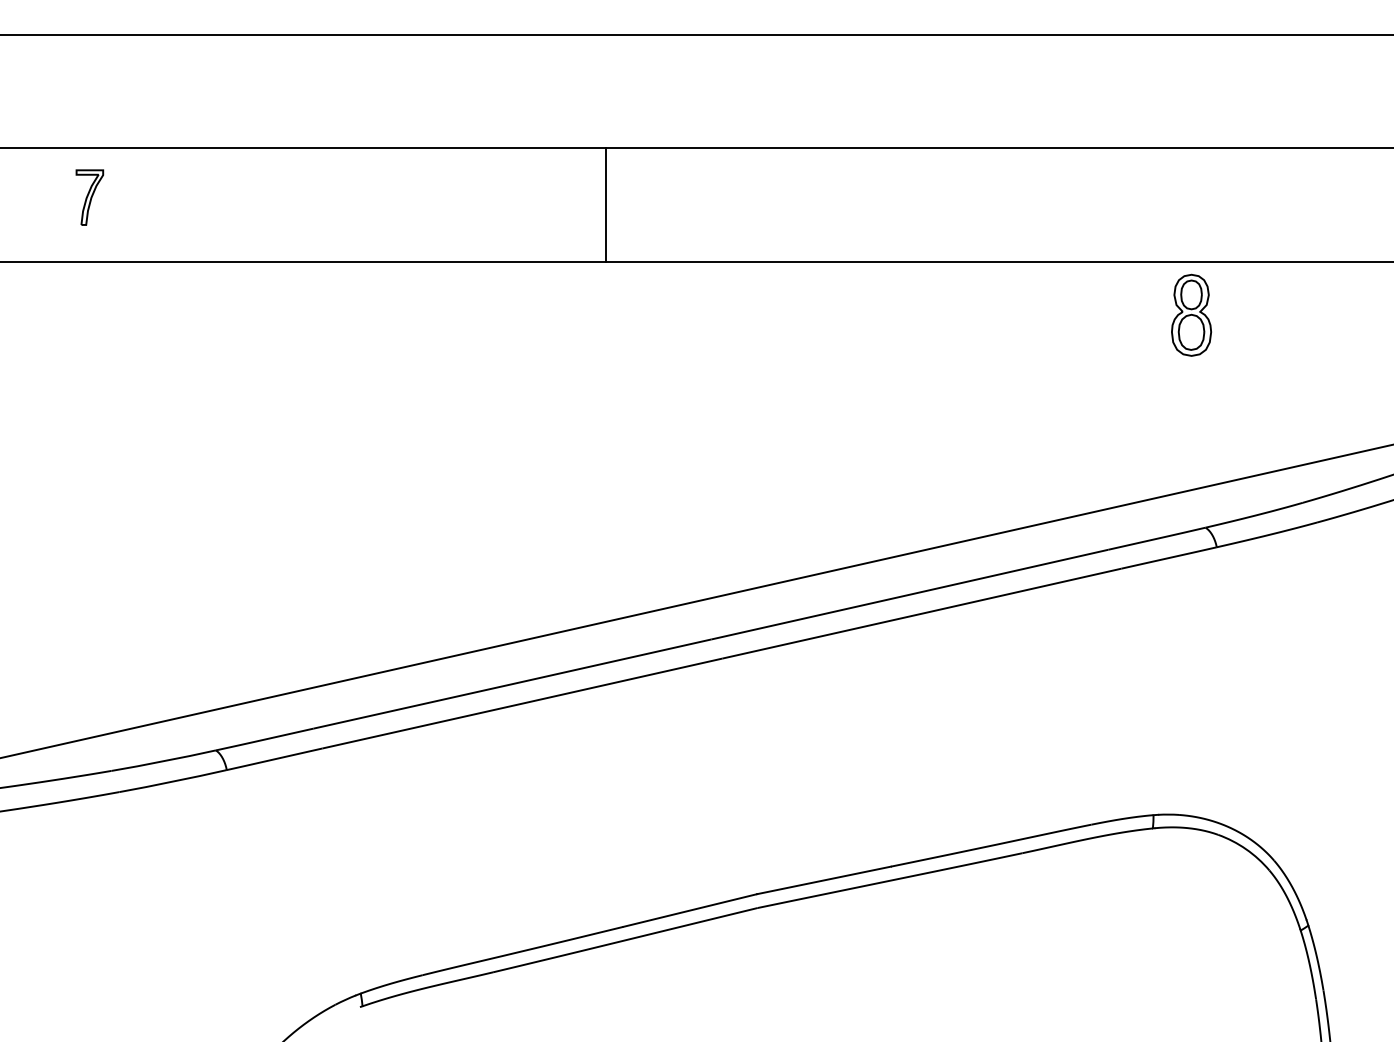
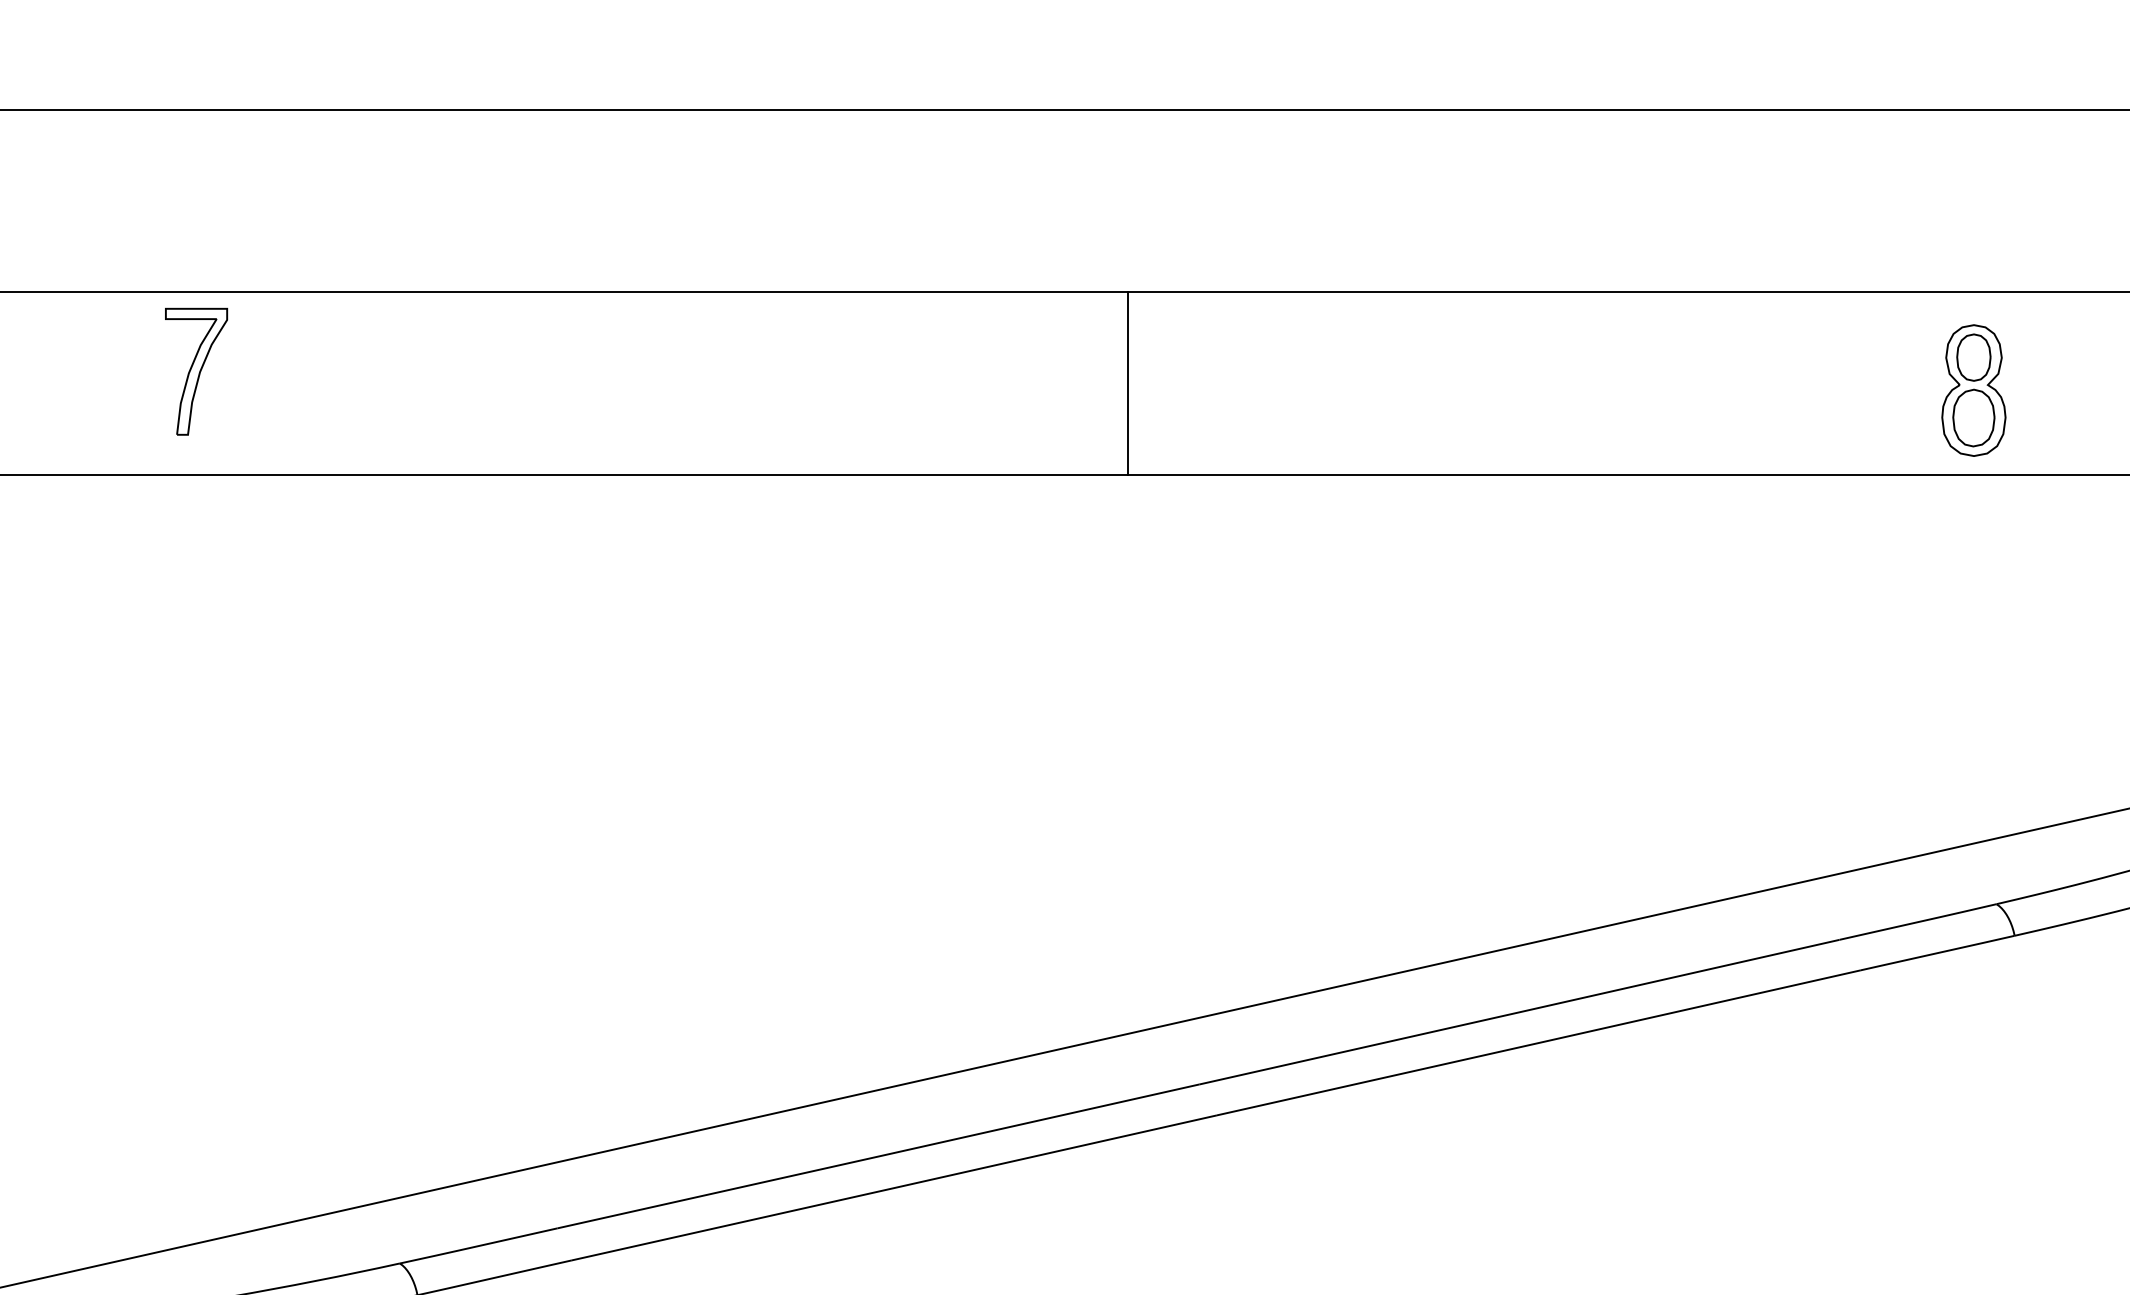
part: (89, 197) -> (195, 371), size x1.43
line: (605, 204) -> (1126, 382), moved
part: (1191, 314) -> (1973, 389), moved

